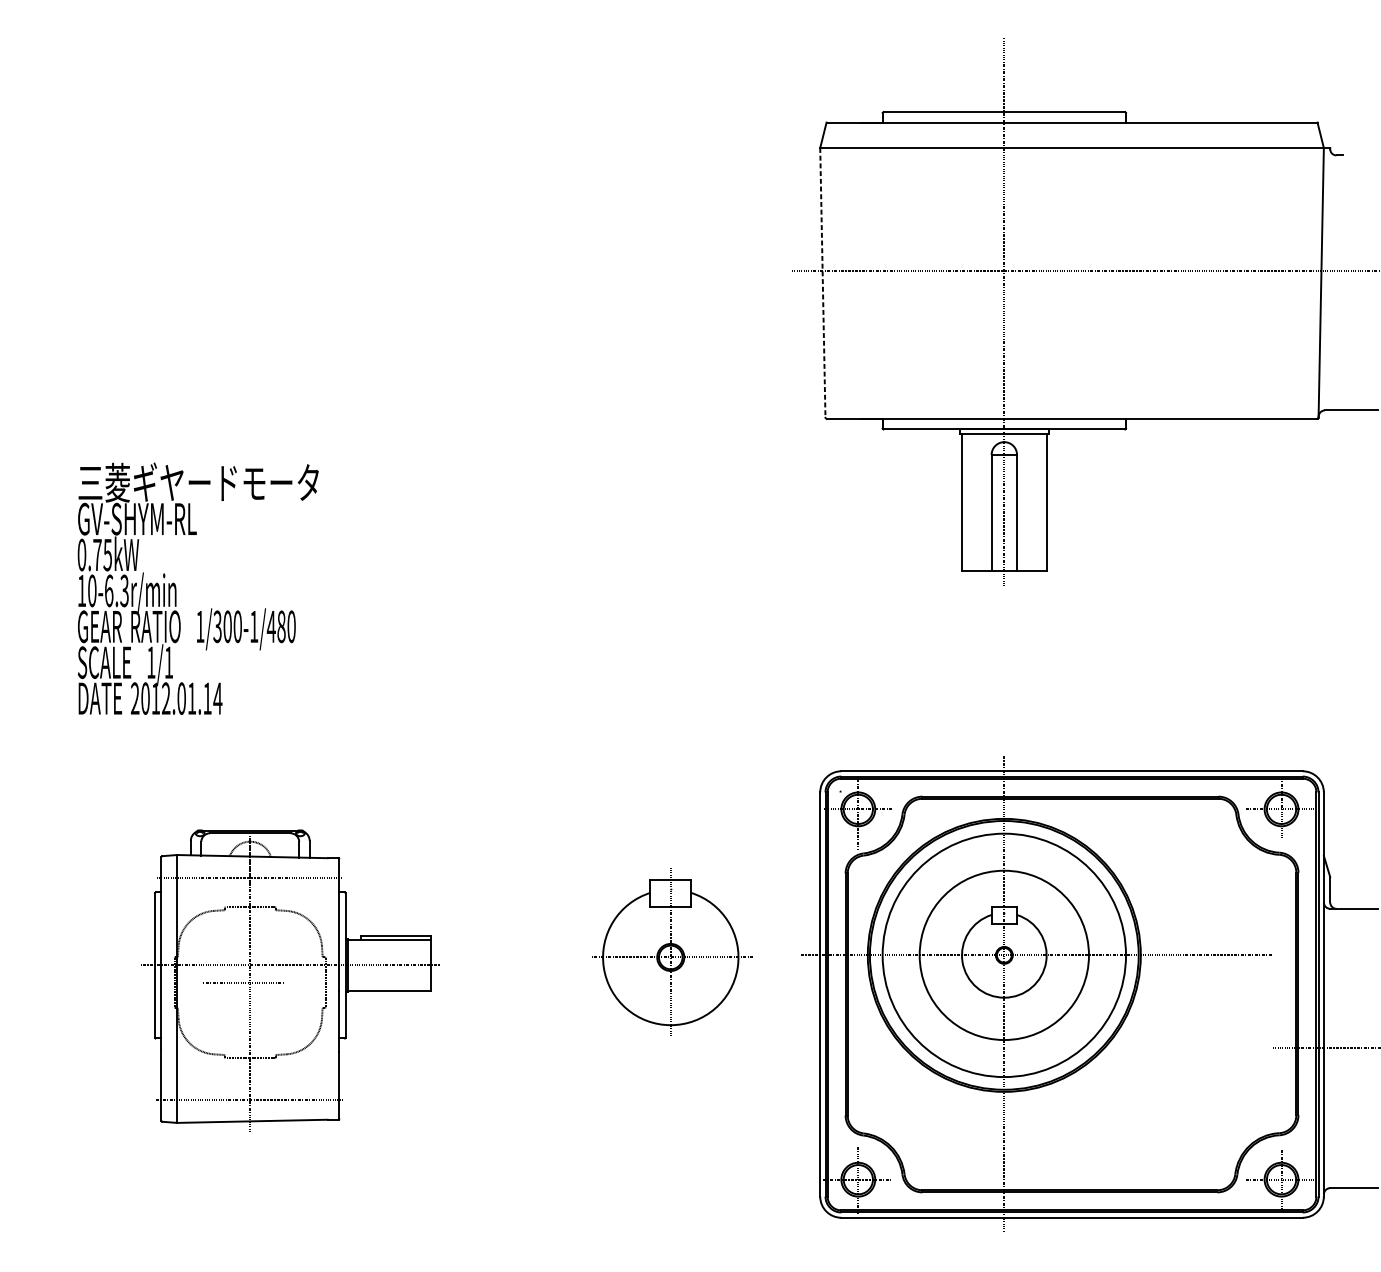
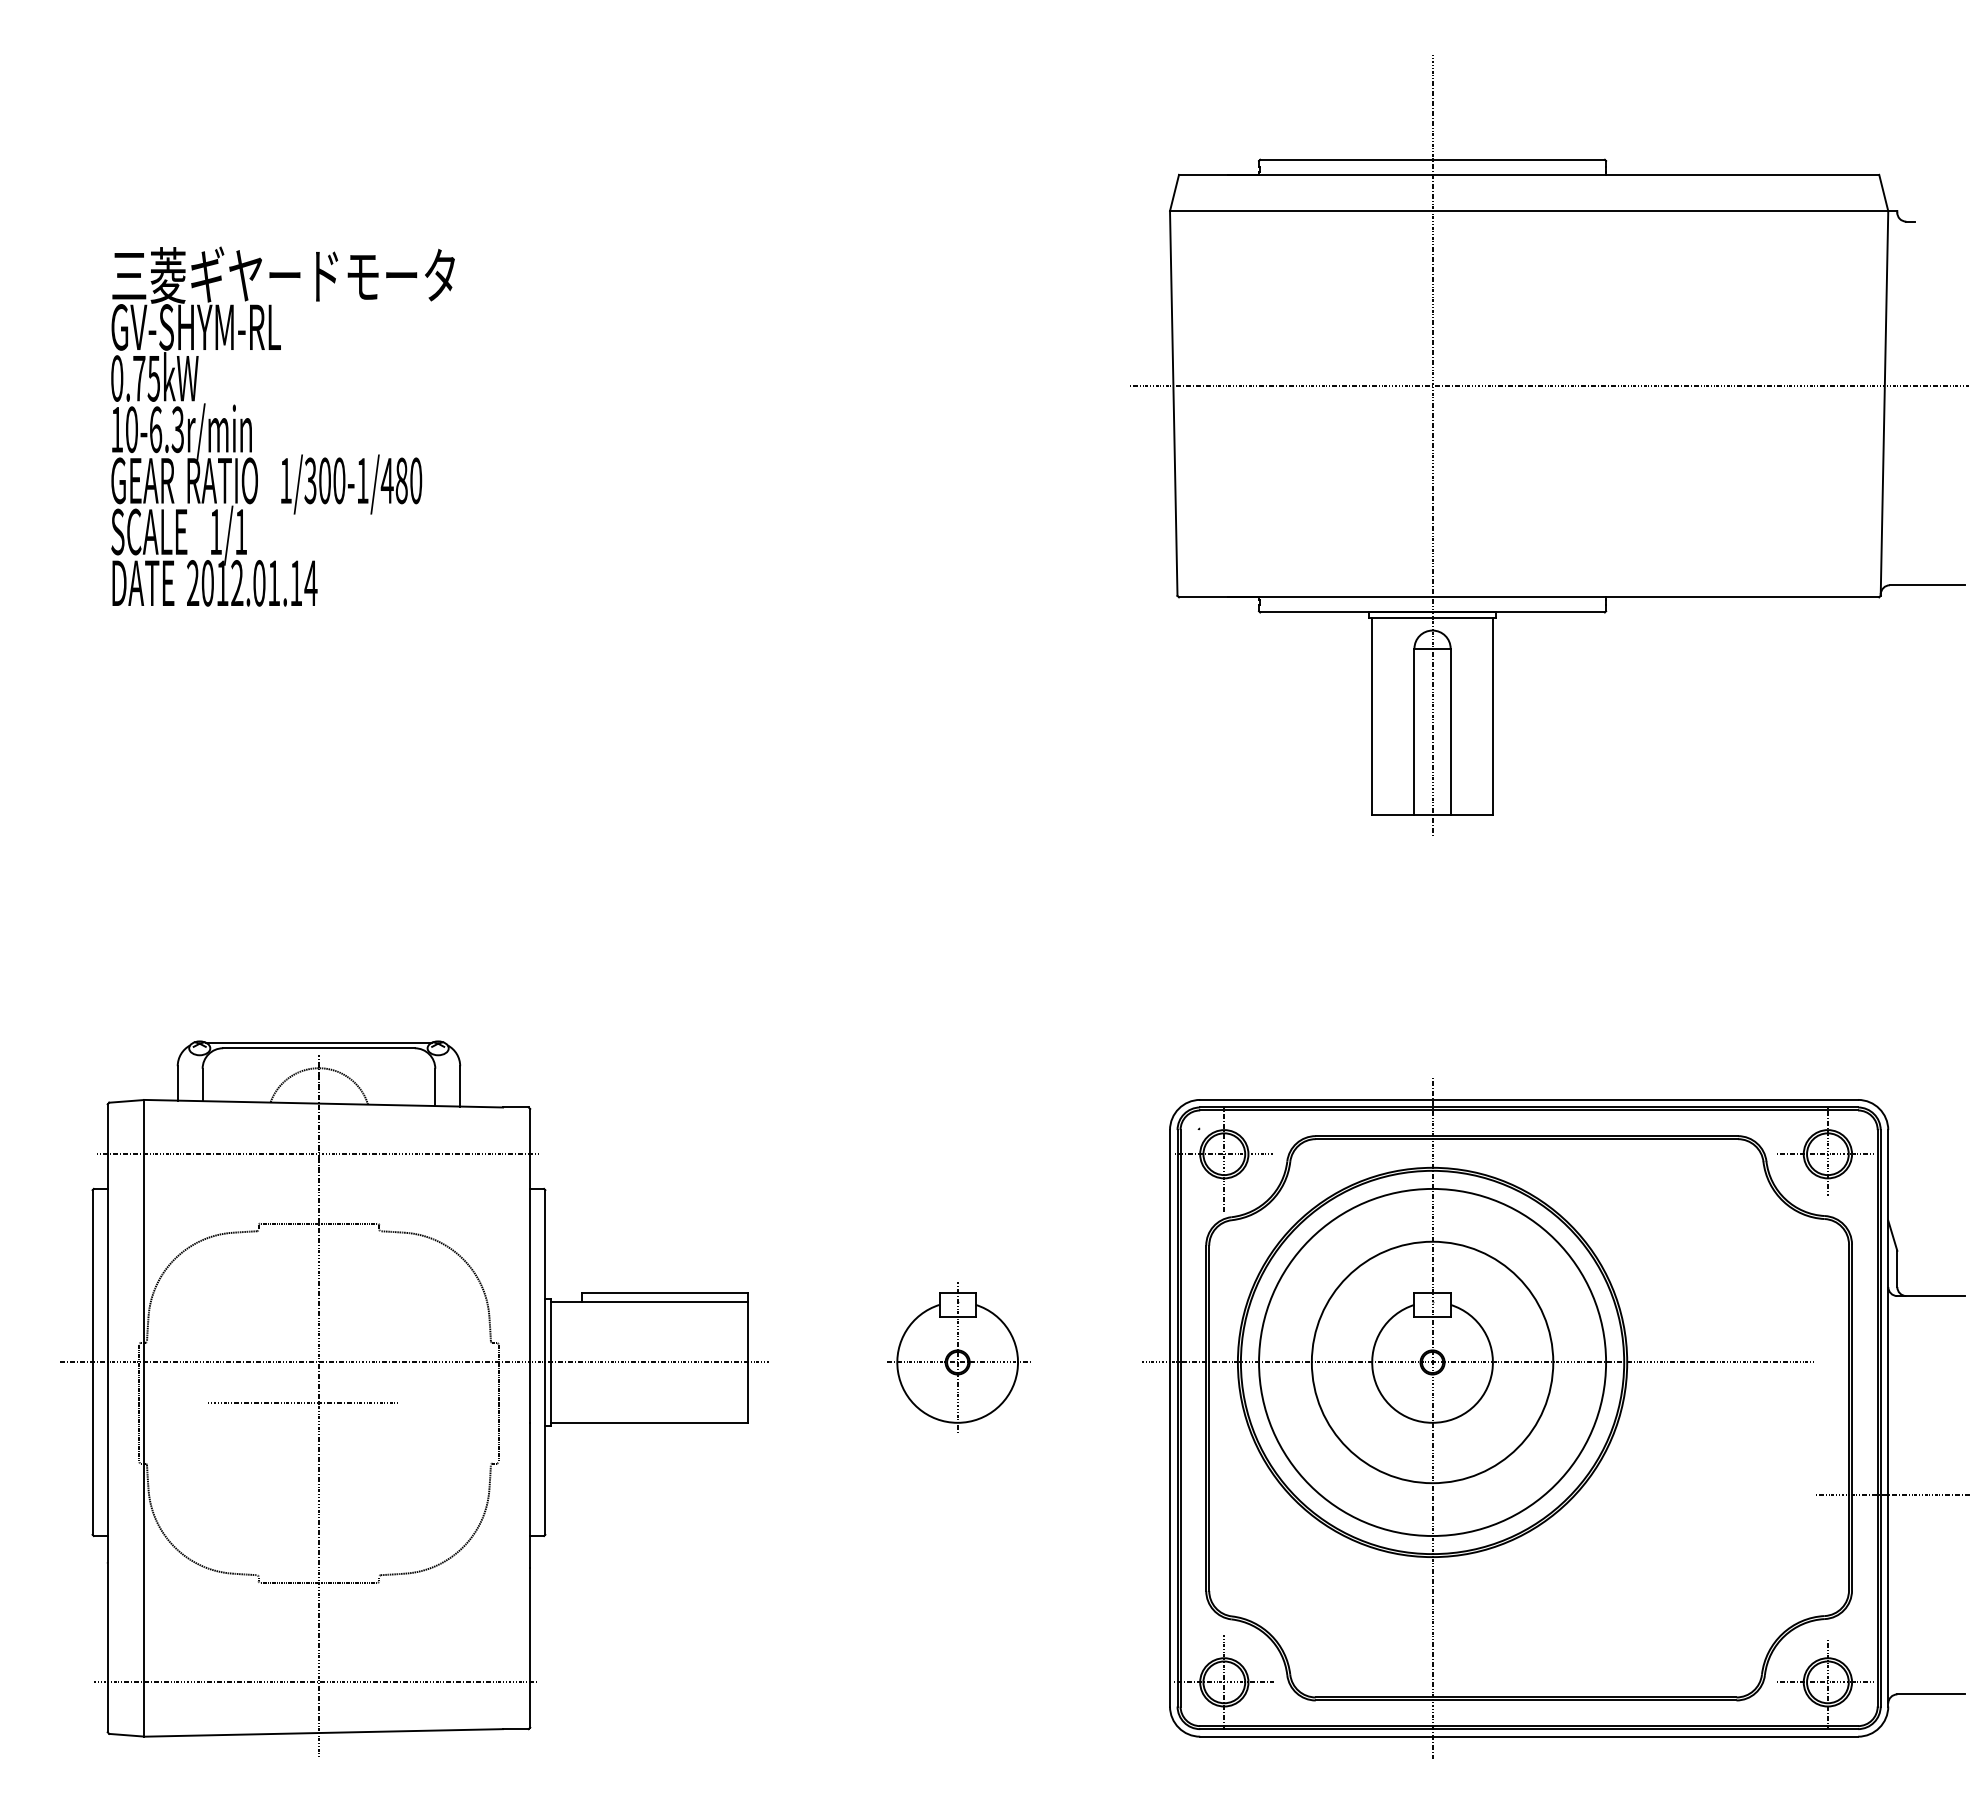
line: (822, 282) -> (1173, 403), dashed -> solid
text: (197, 588) -> (282, 426), moved
part: (671, 951) -> (958, 1357), size x0.62
part: (290, 980) -> (414, 1398), size x1.67

